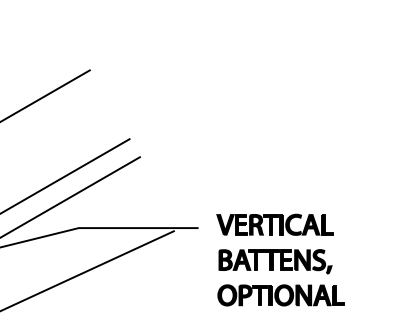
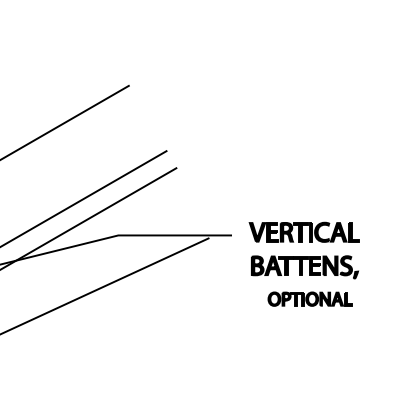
part: (280, 294) -> (309, 298), size x0.7

